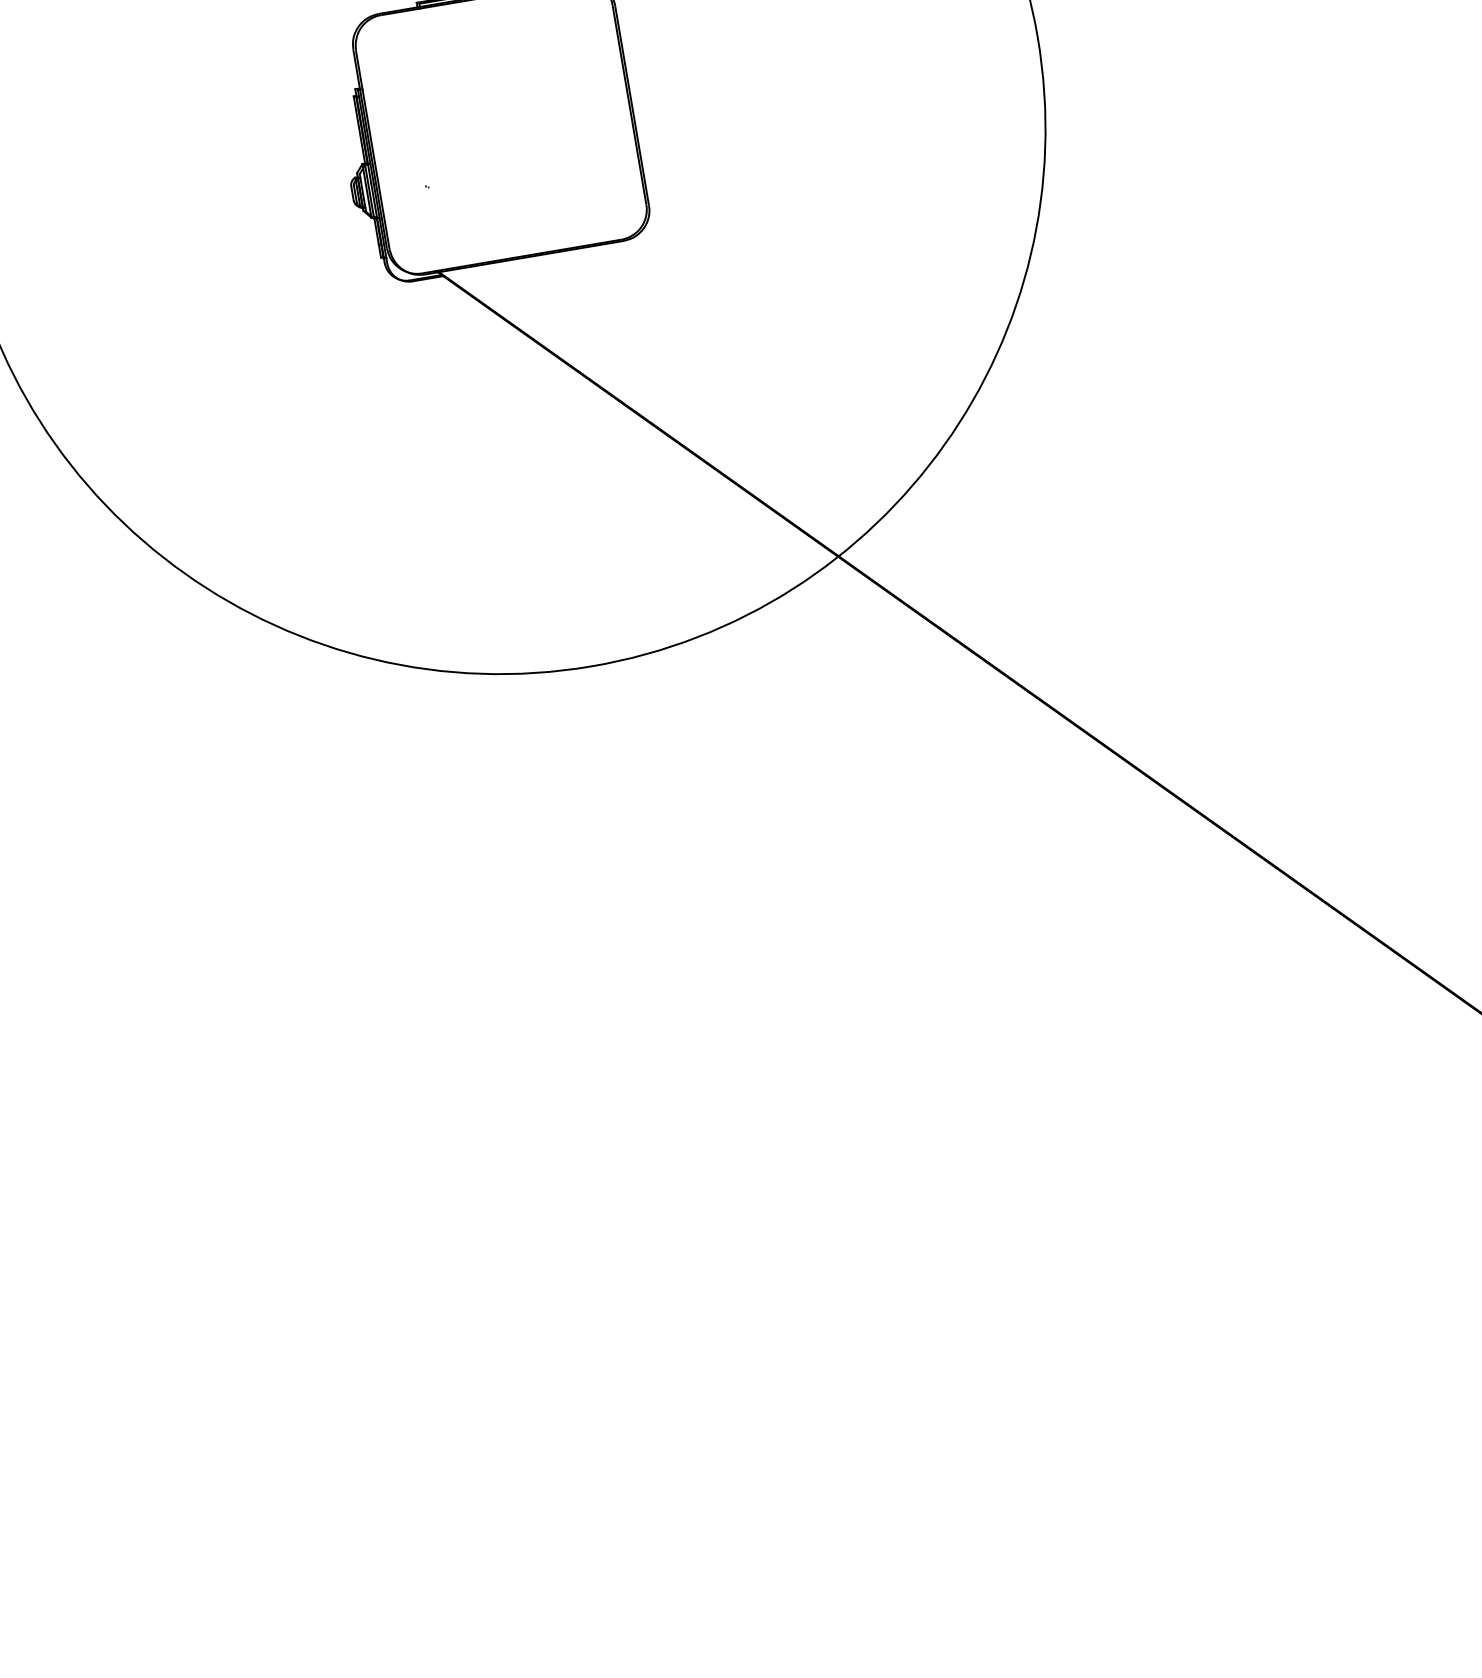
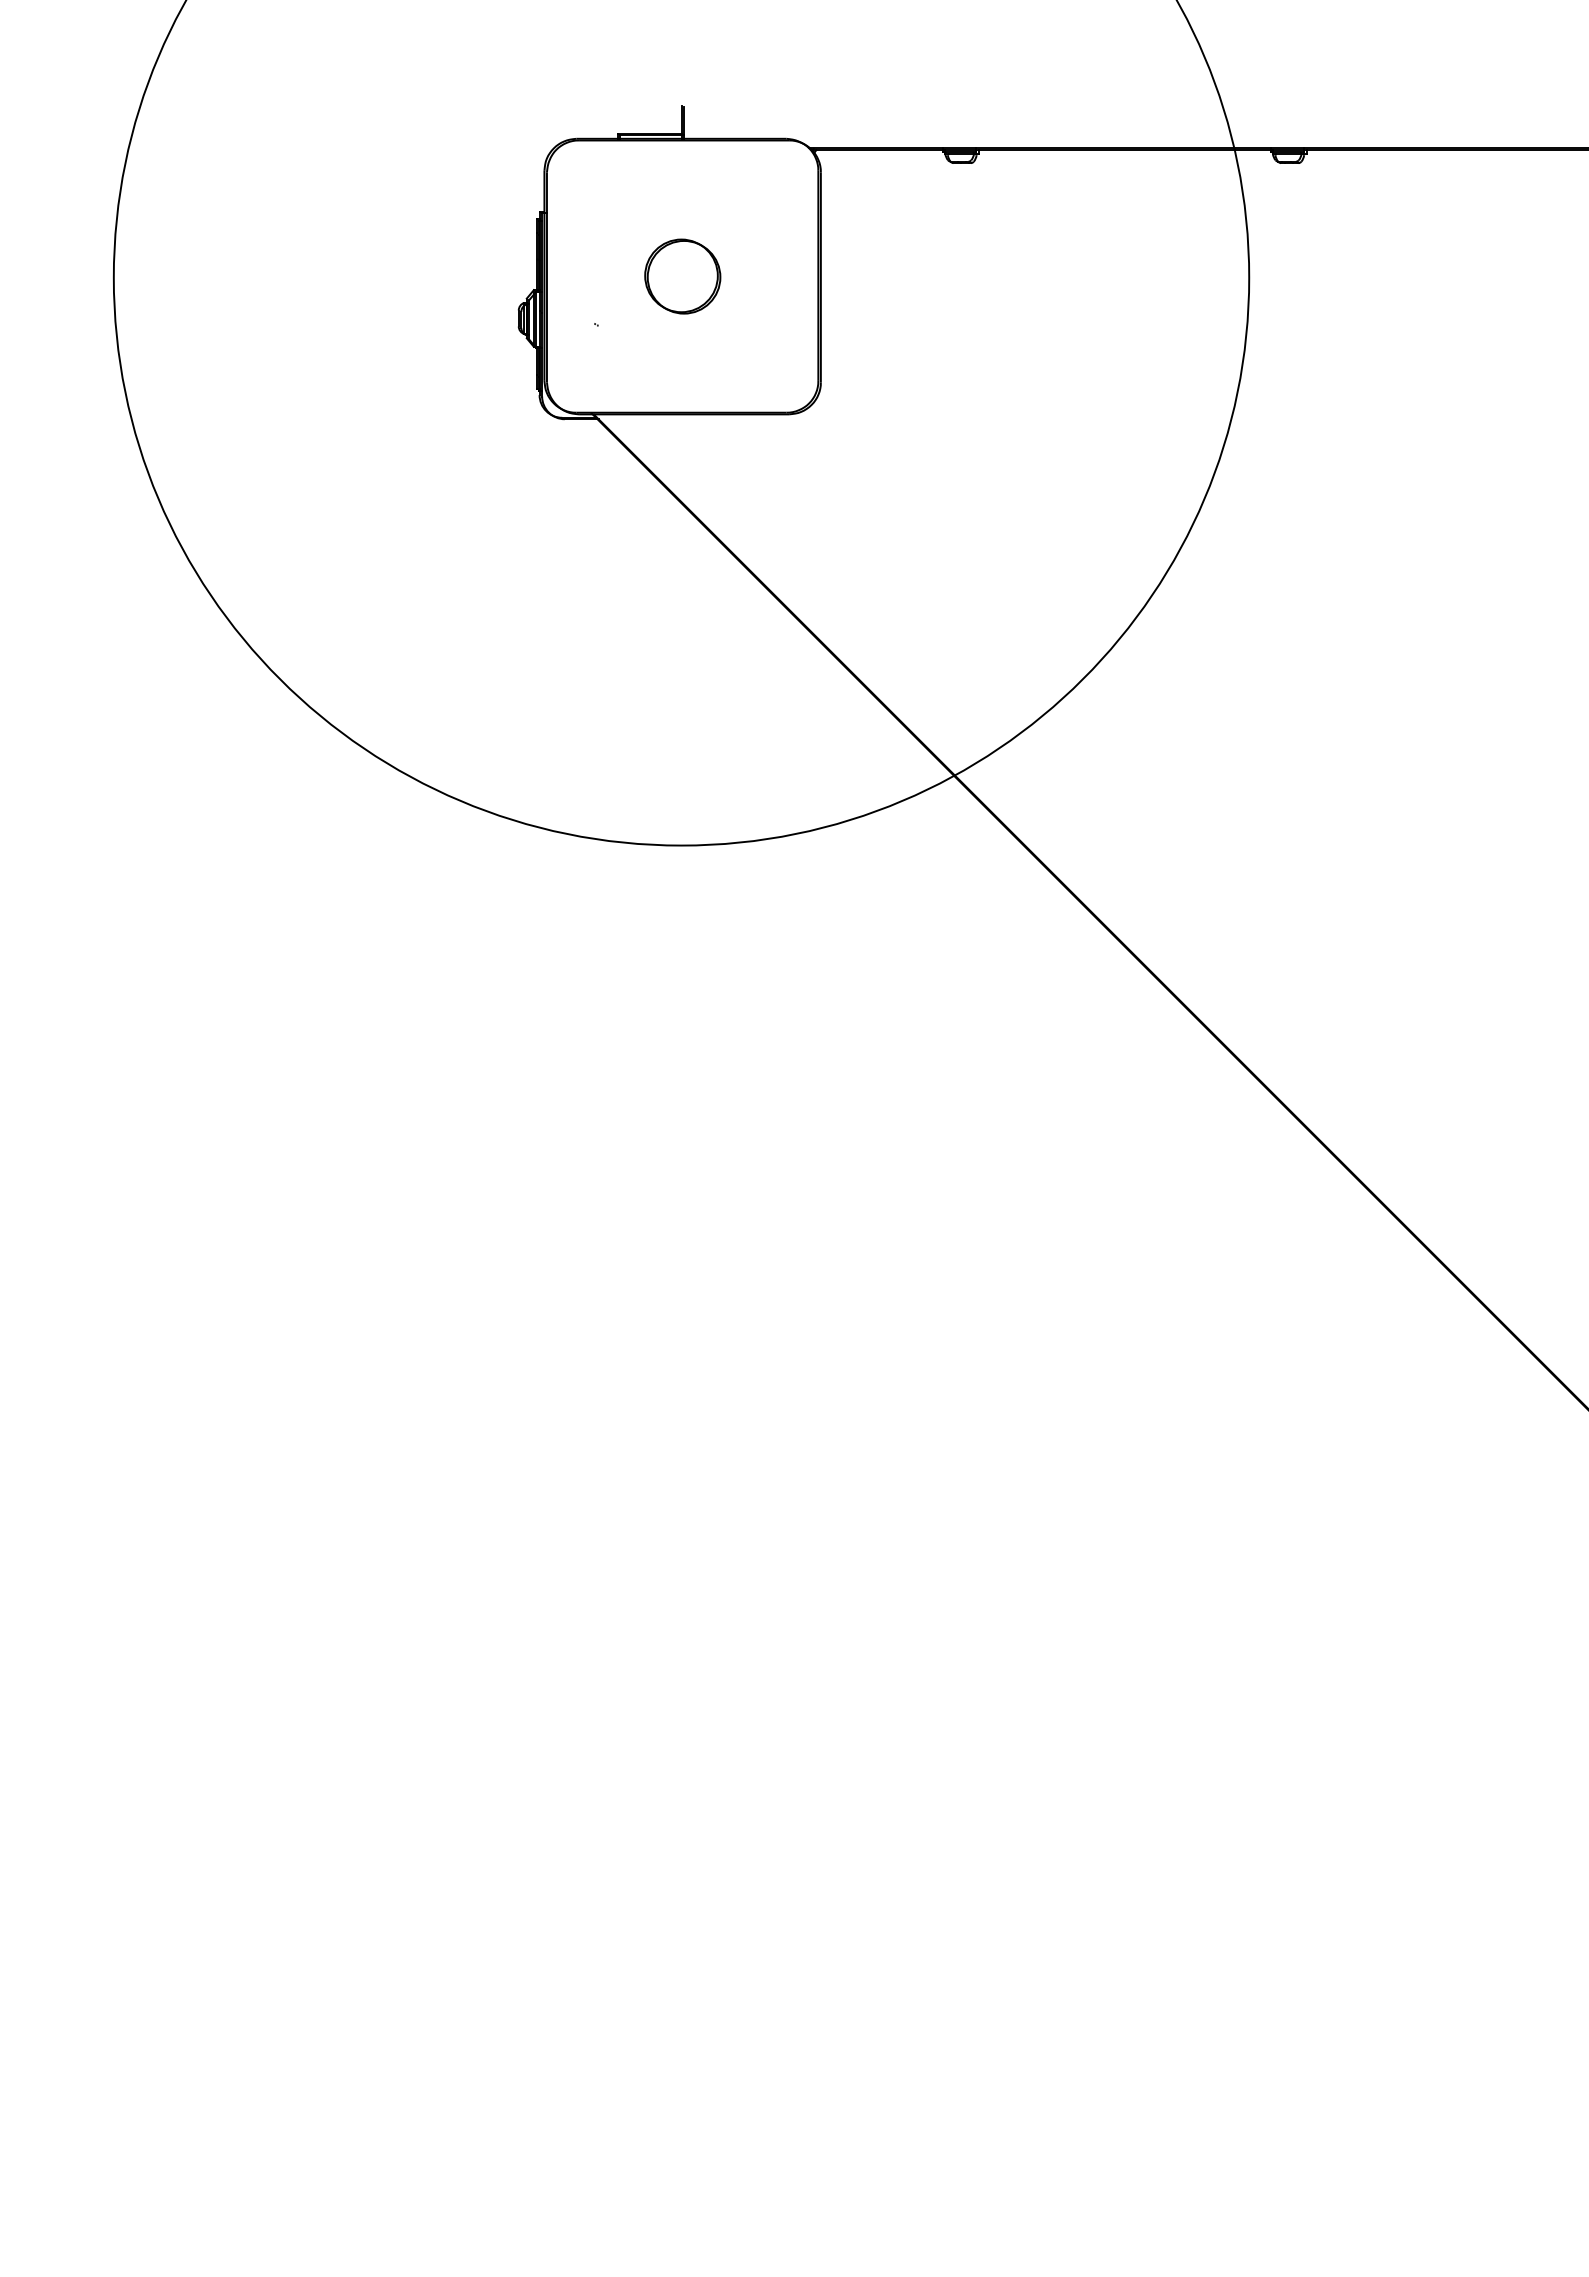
part: (500, 127) -> (682, 276), added

